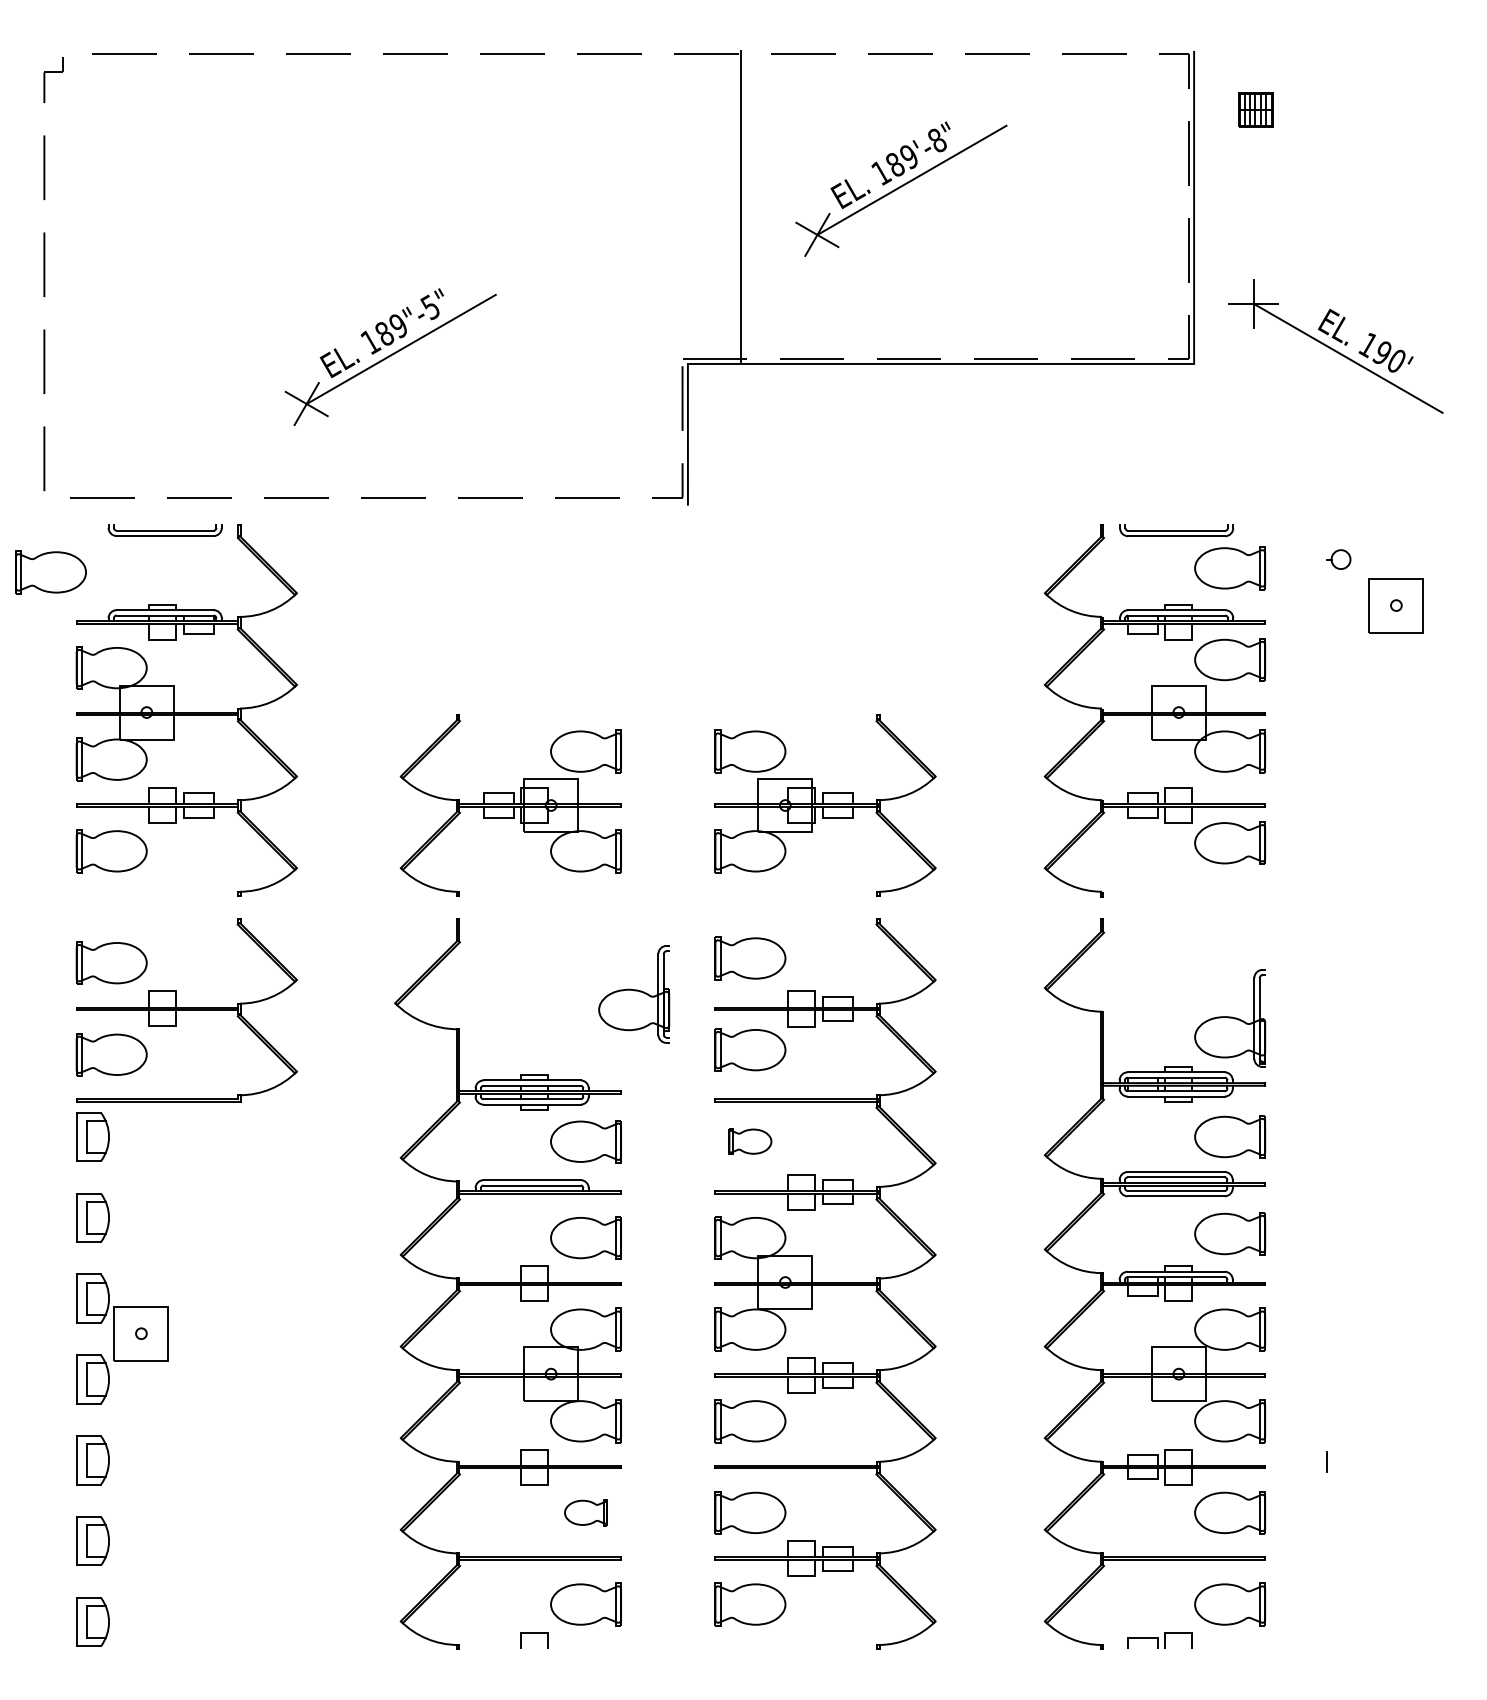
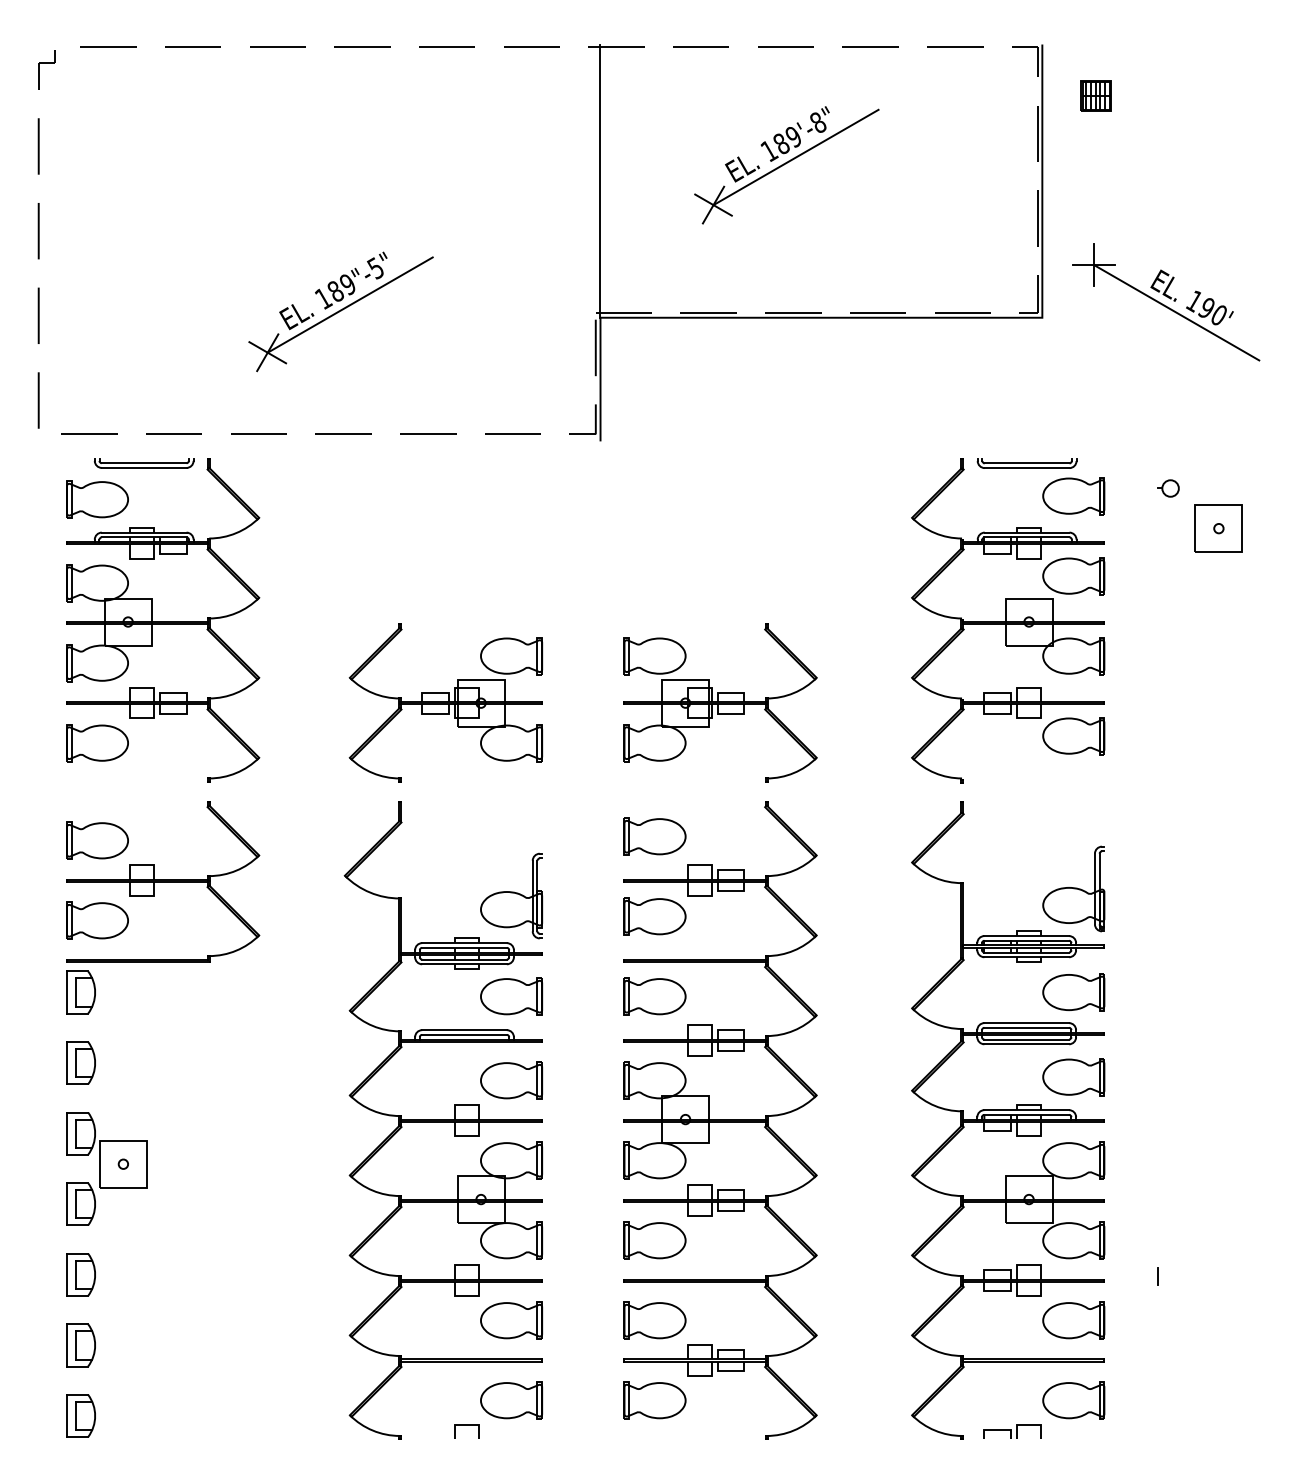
line: (740, 206) -> (600, 180), moved
part: (50, 572) -> (97, 499), moved
part: (634, 993) -> (511, 895), moved
part: (749, 1141) -> (654, 996), size x1.67
part: (585, 1512) -> (511, 1320), size x1.67

